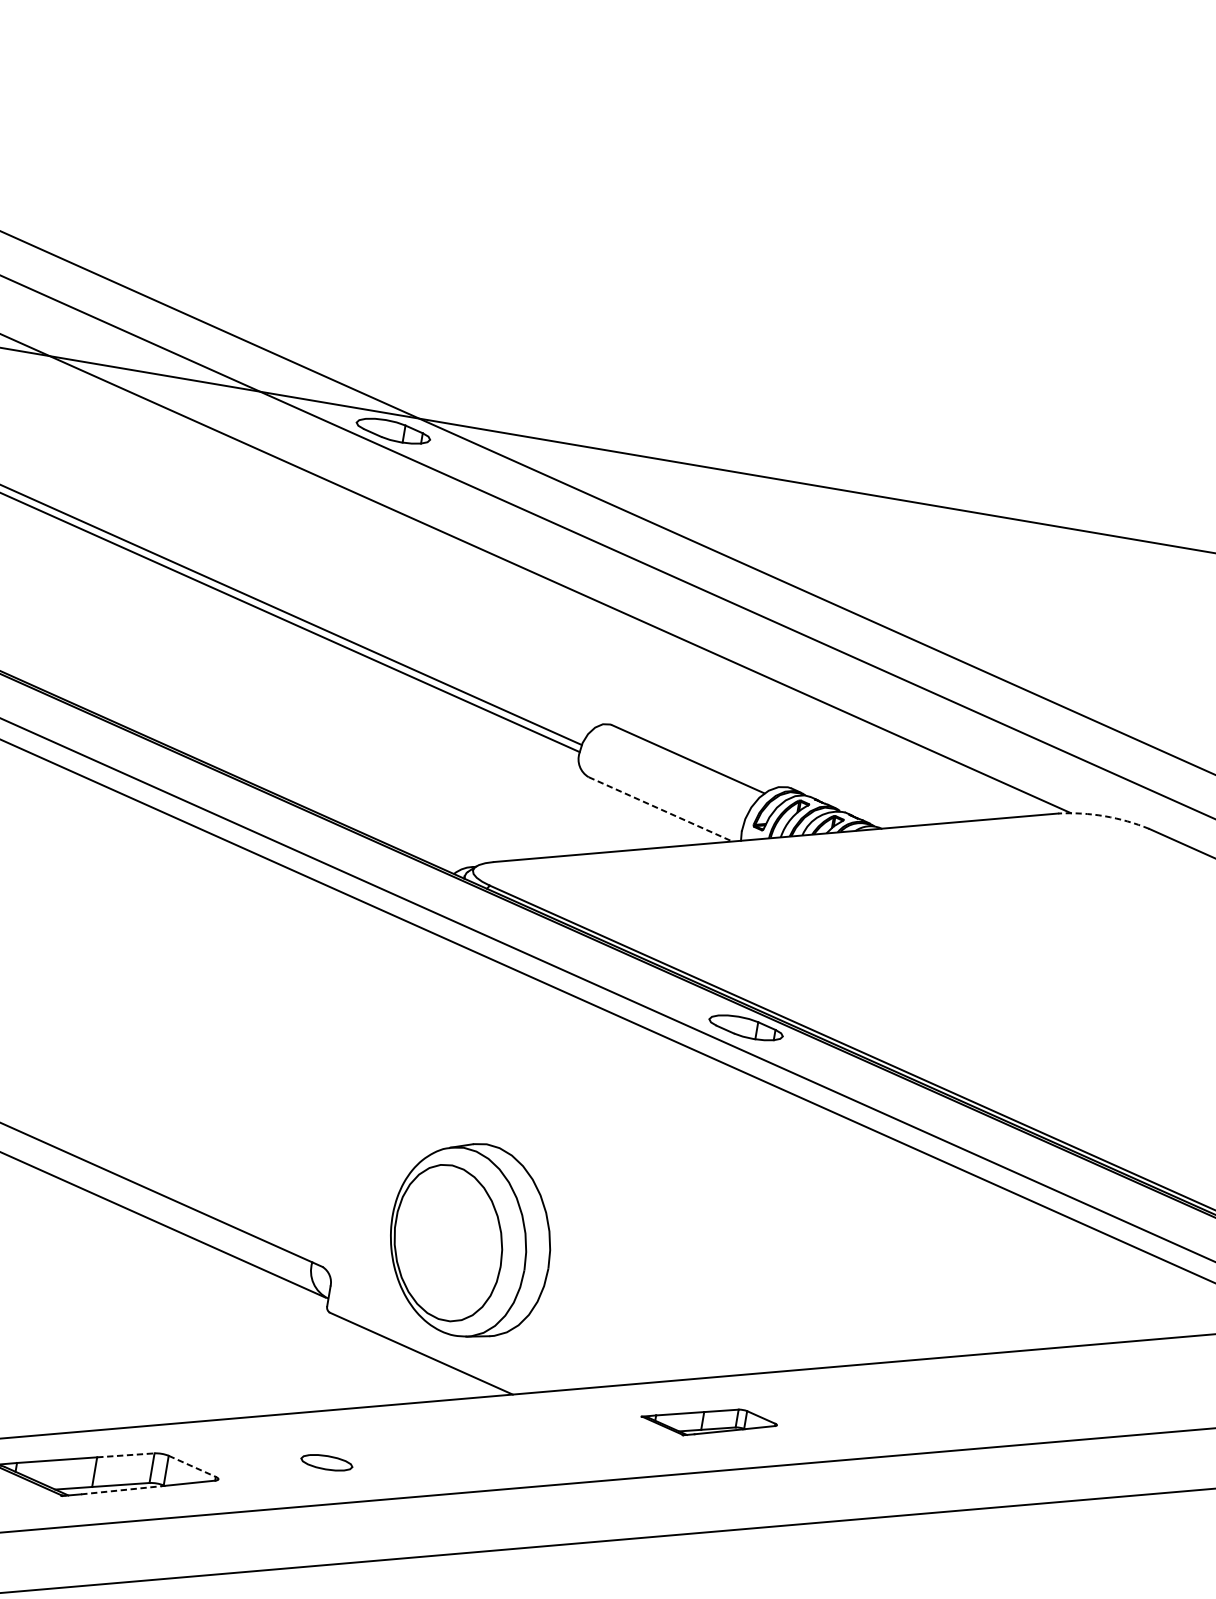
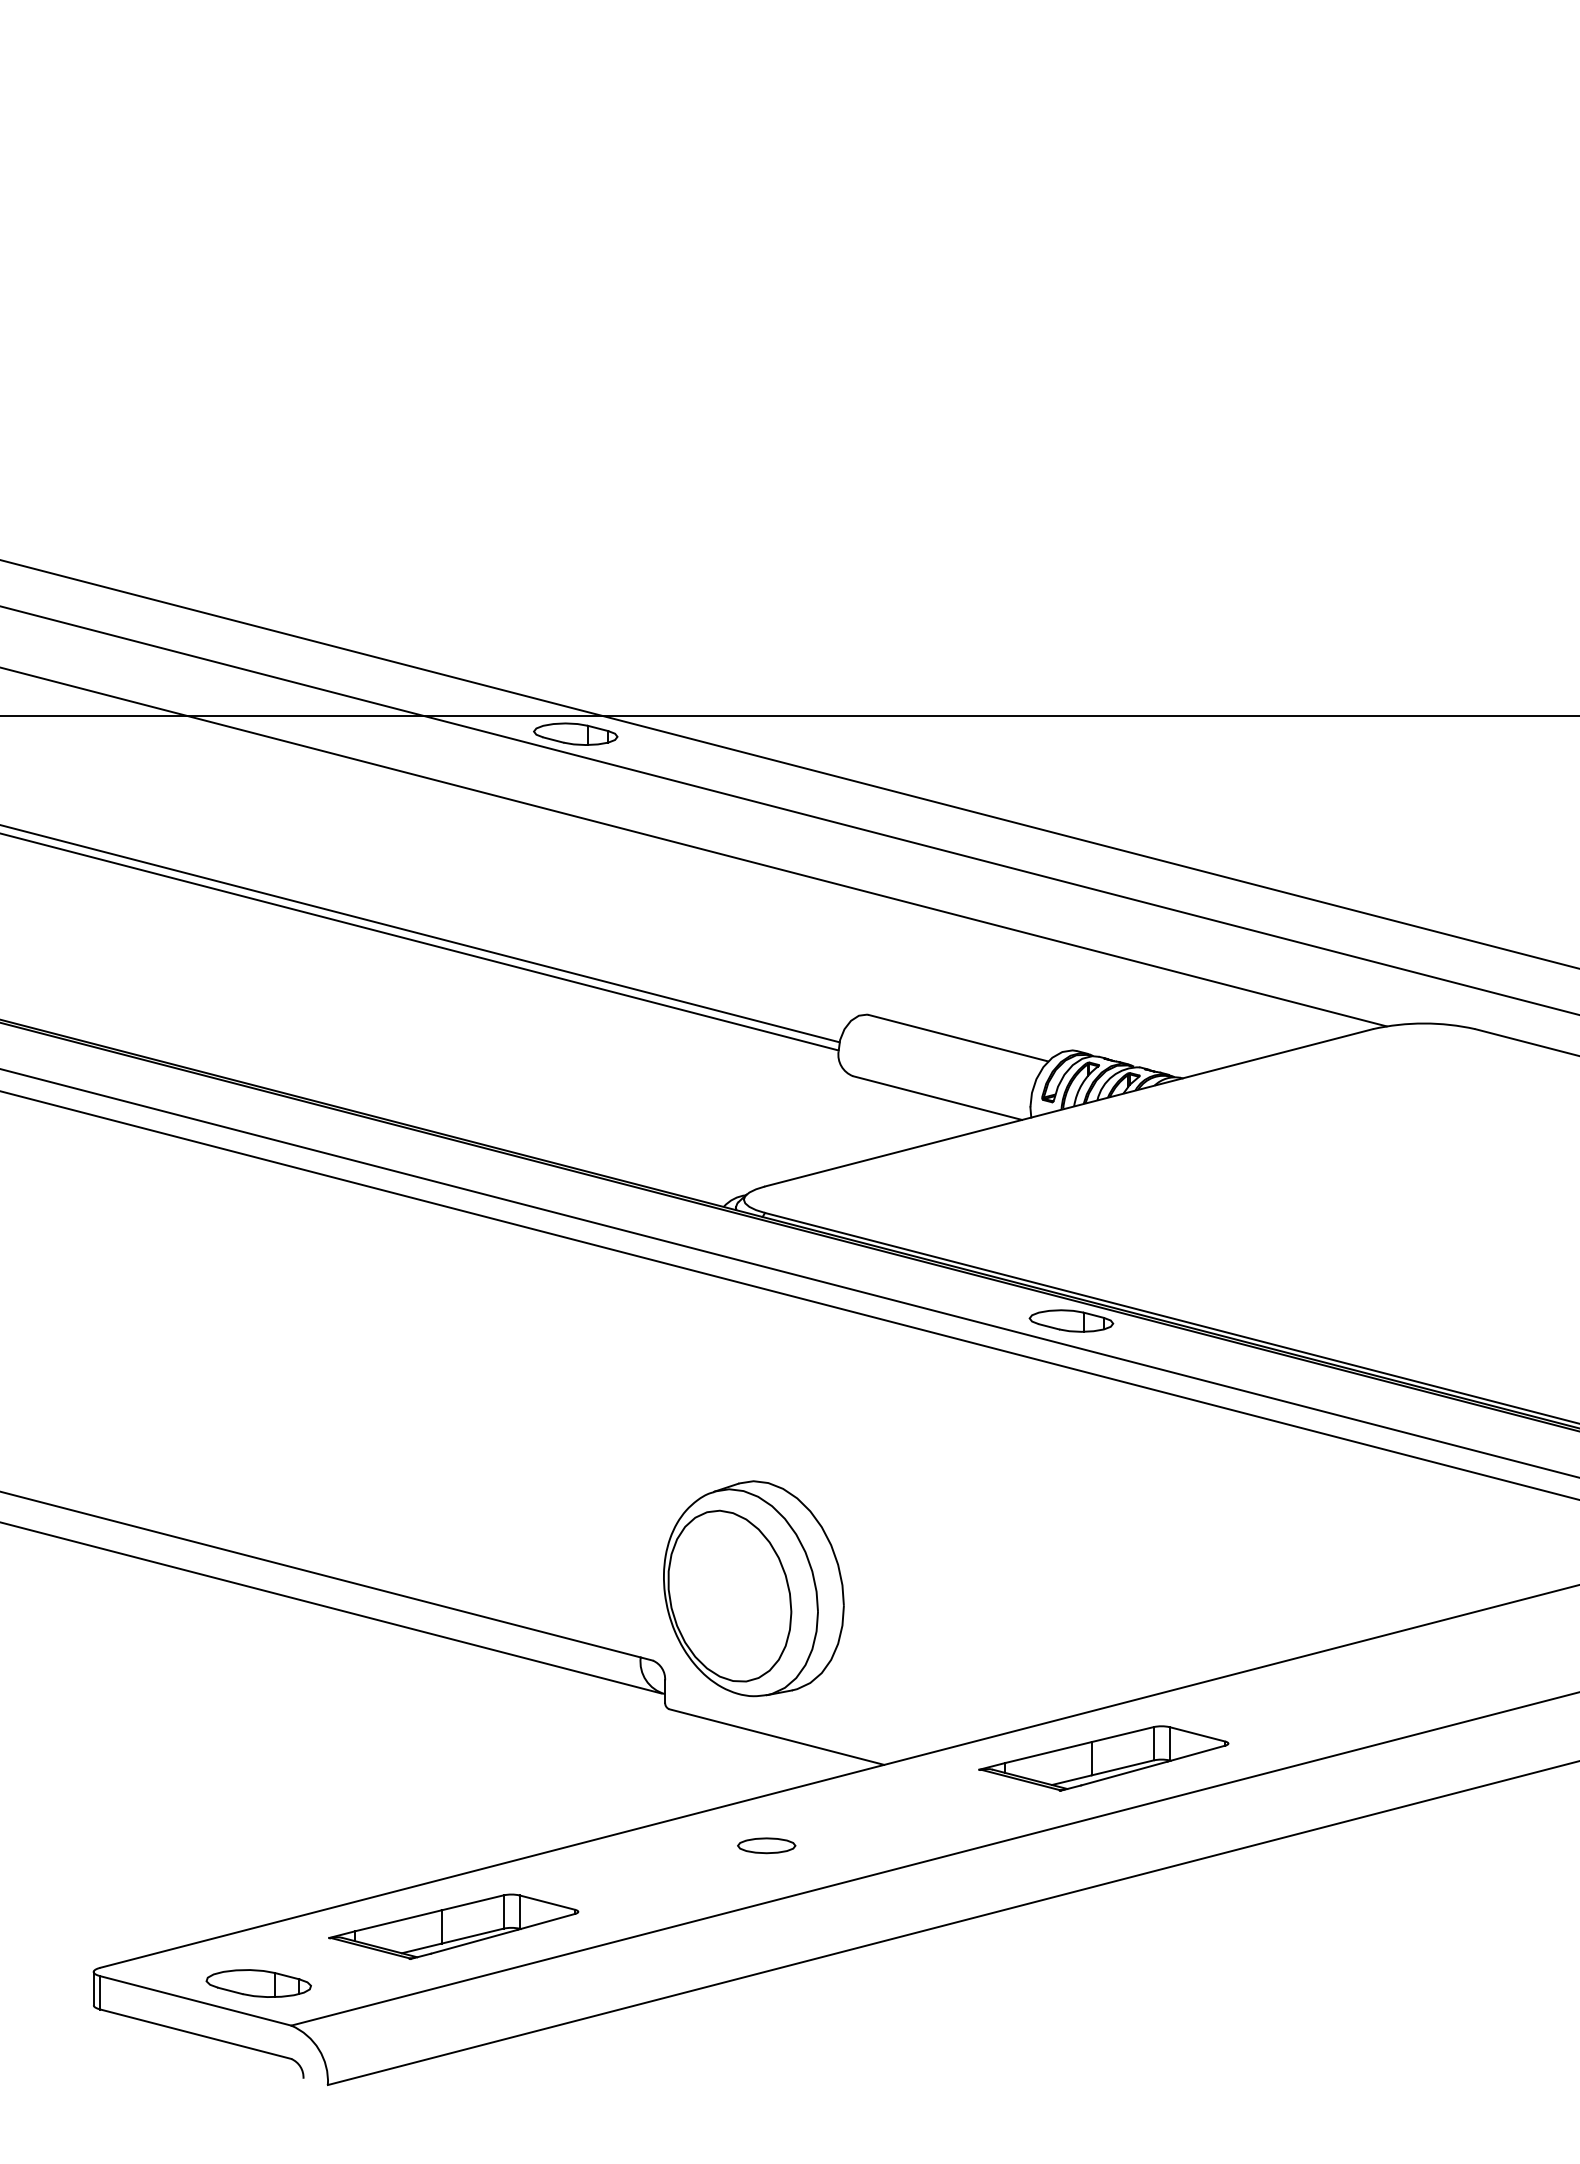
line: (661, 809) -> (938, 1098), dashed -> solid
arc: (1104, 816) -> (1424, 1023), dashed -> solid
part: (470, 1239) -> (753, 1588), moved
part: (708, 1421) -> (1103, 1758), size x1.67
line: (125, 1455) -> (472, 1902), dashed -> solid
part: (326, 1462) -> (766, 1845), moved
line: (192, 1466) -> (547, 1902), dashed -> solid
line: (121, 1490) -> (474, 1941), dashed -> solid

